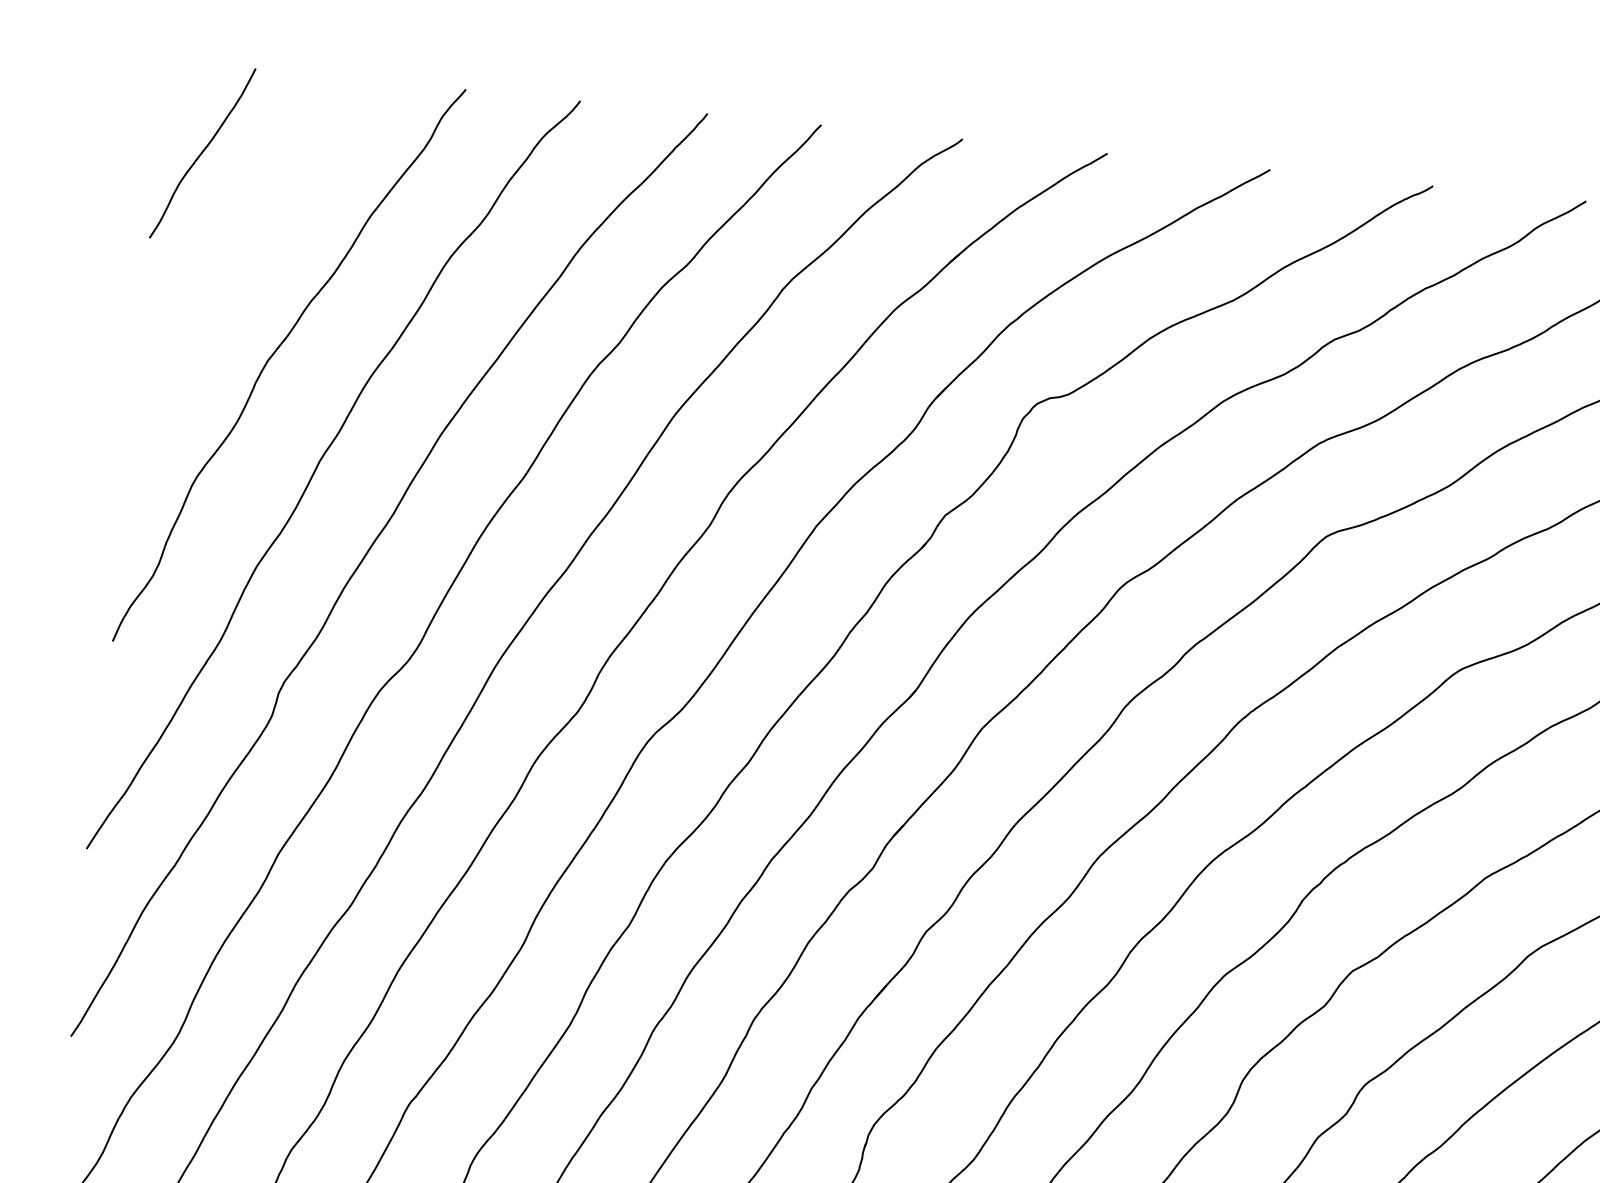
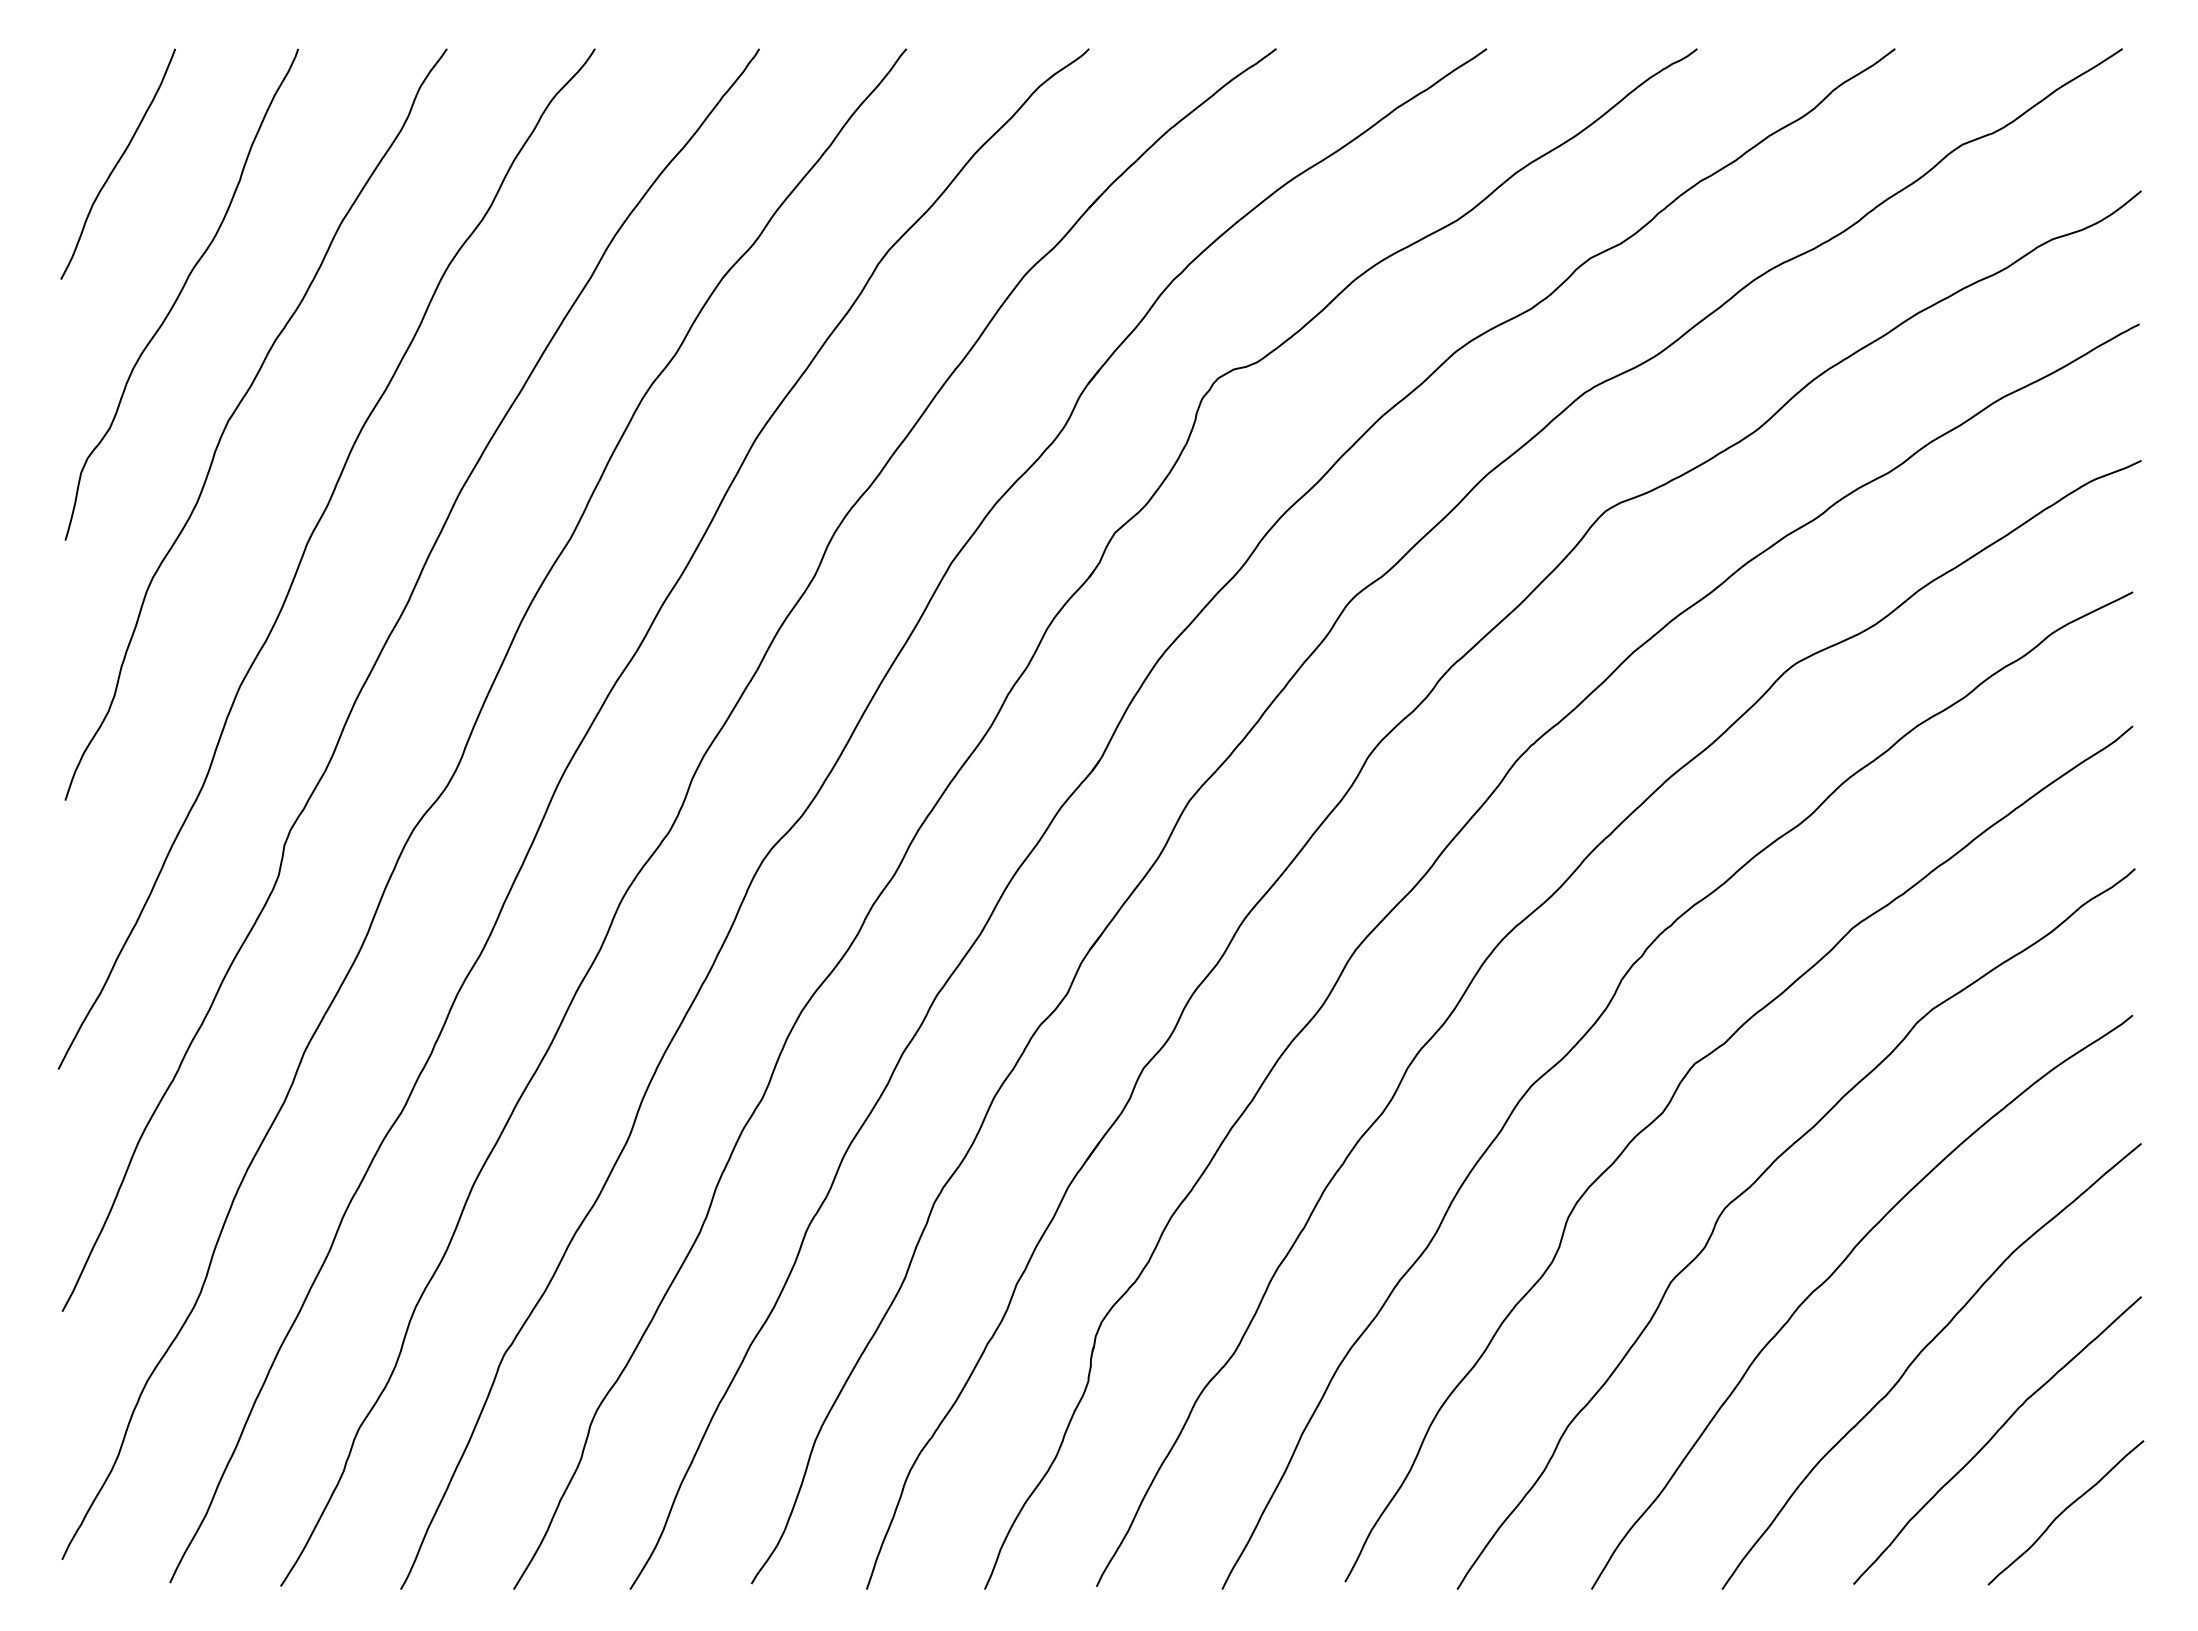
curve: (241, 258) -> (181, 293), added

